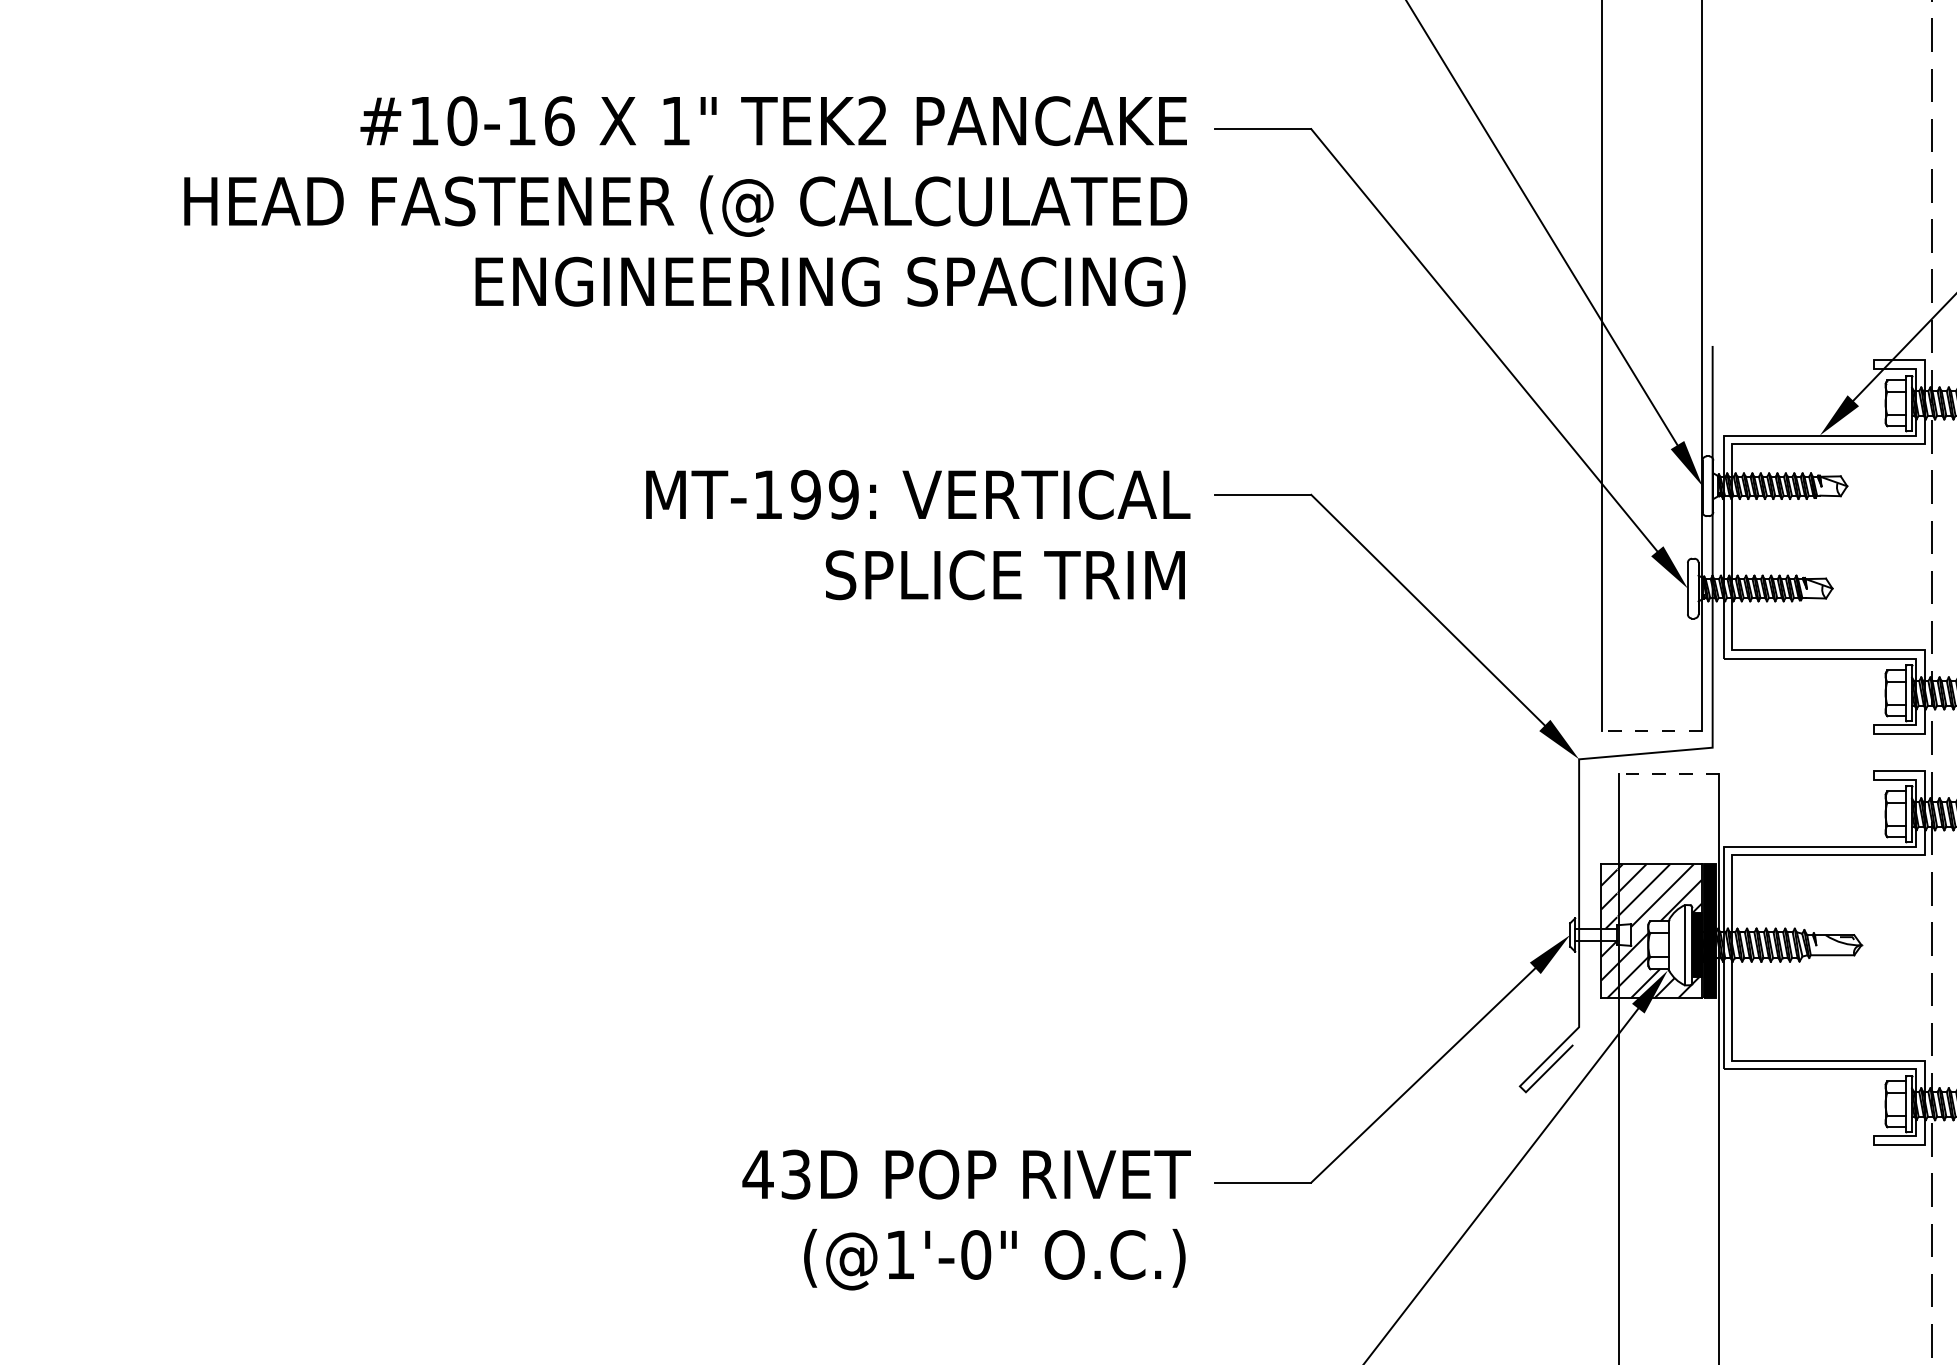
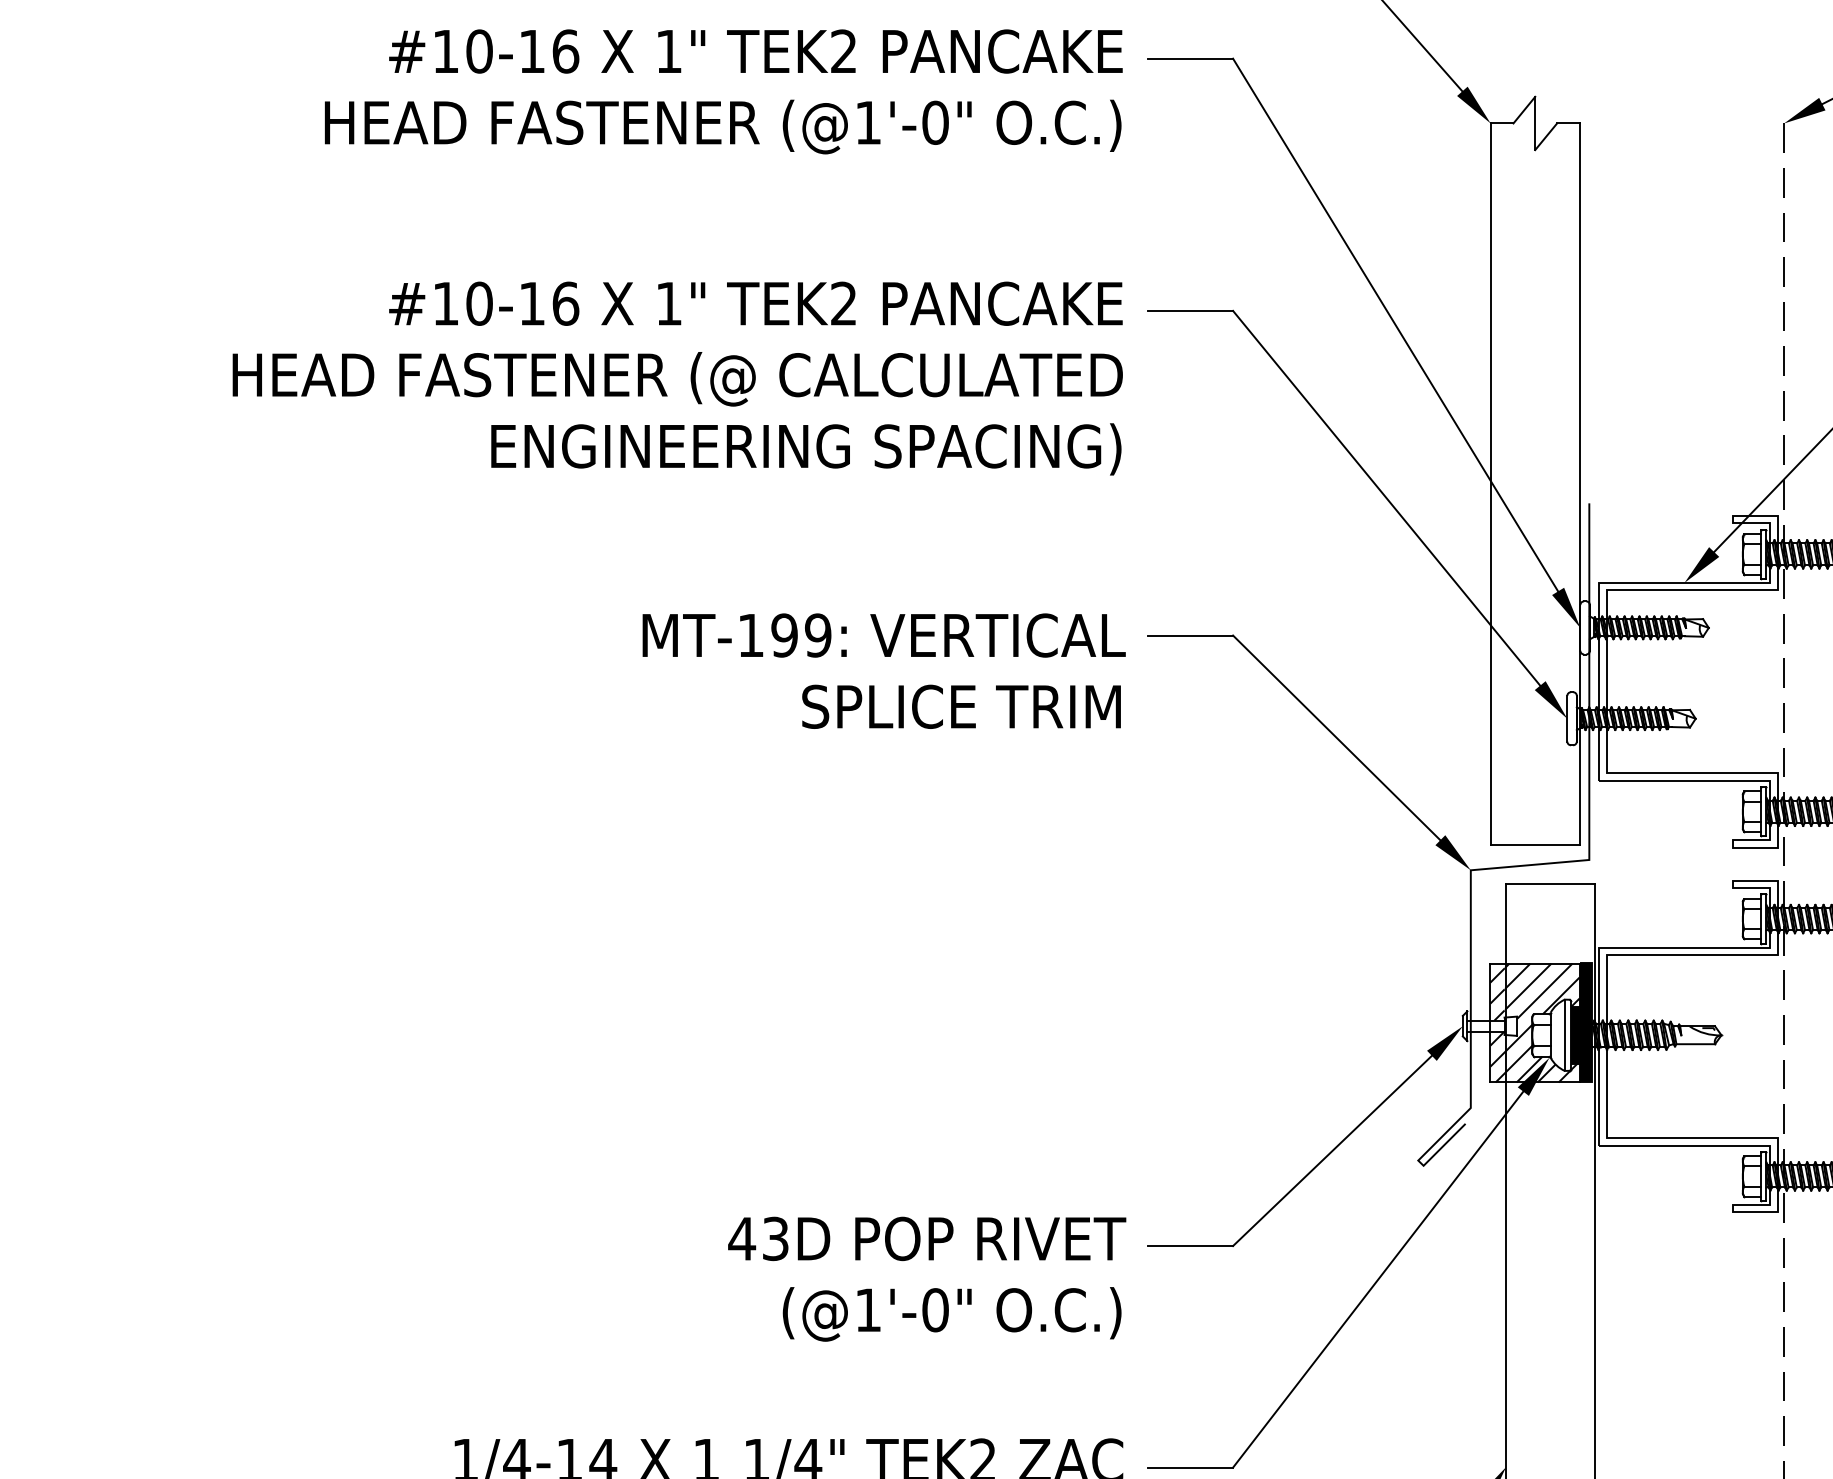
line: (1652, 731) -> (1535, 845), dashed -> solid
line: (1668, 774) -> (1550, 883), dashed -> solid

